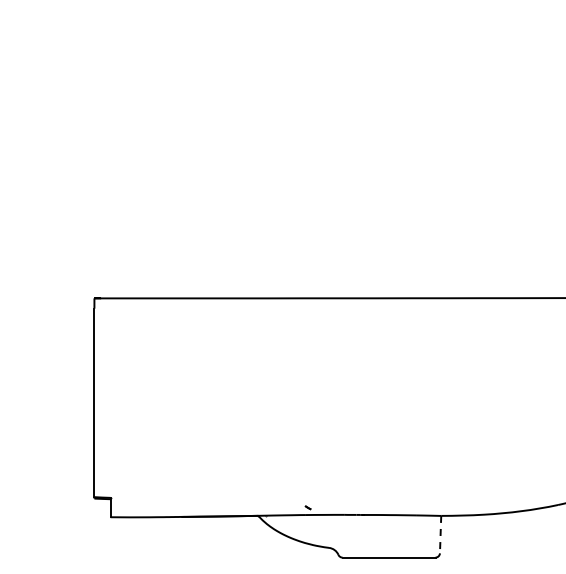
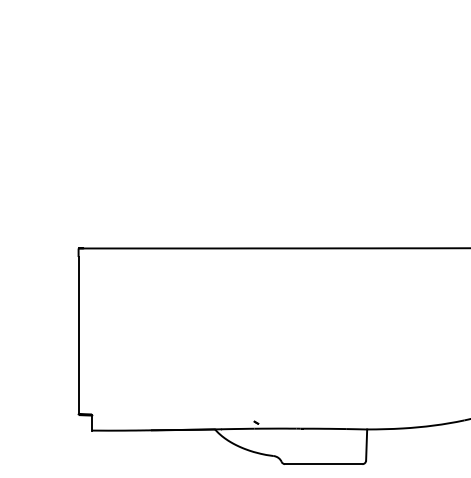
line: (440, 534) -> (366, 444), dashed -> solid

